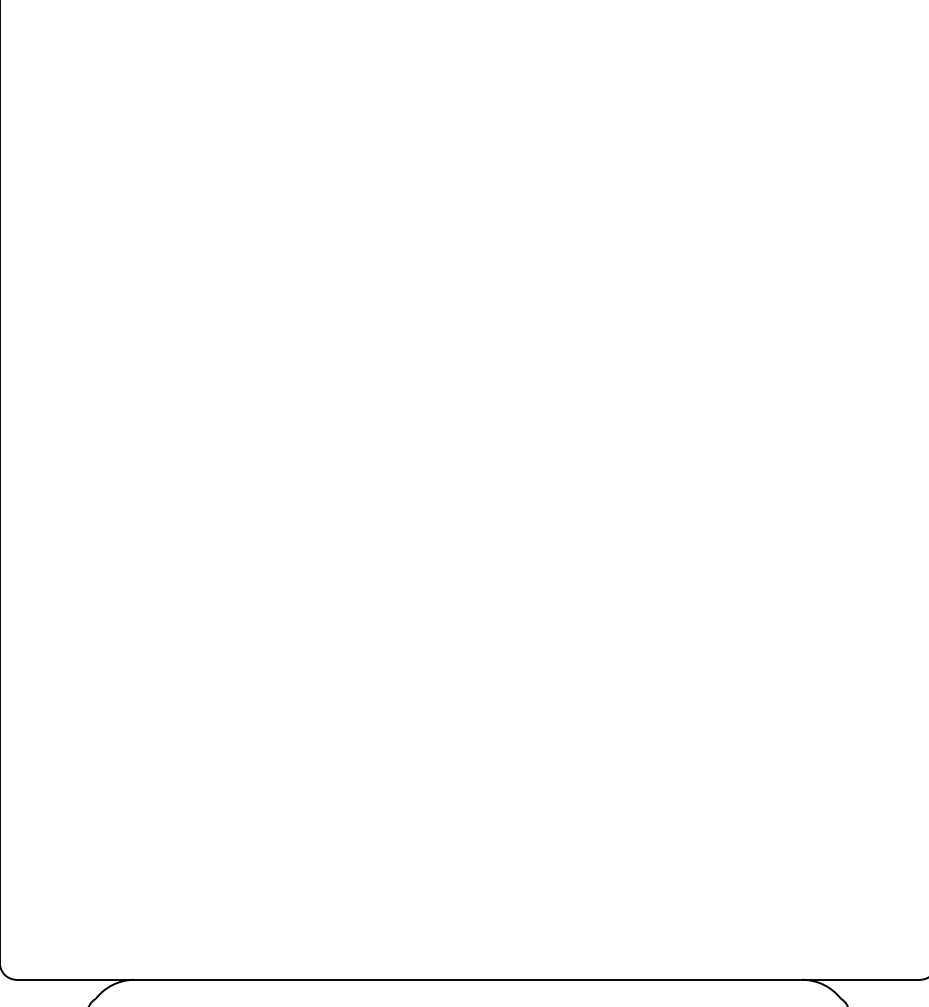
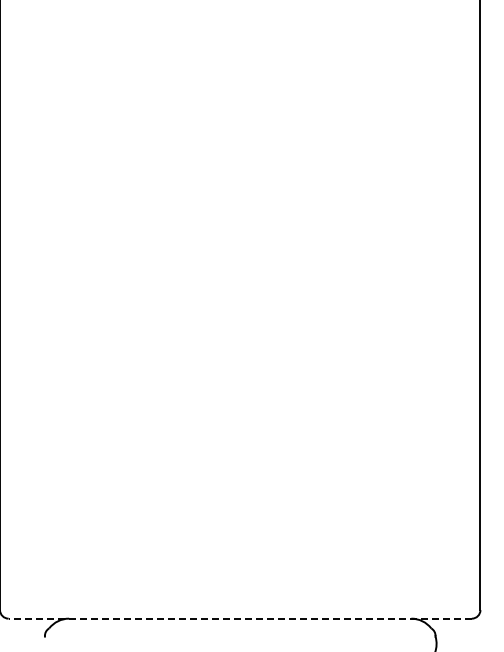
line: (468, 979) -> (240, 618), solid -> dashed

